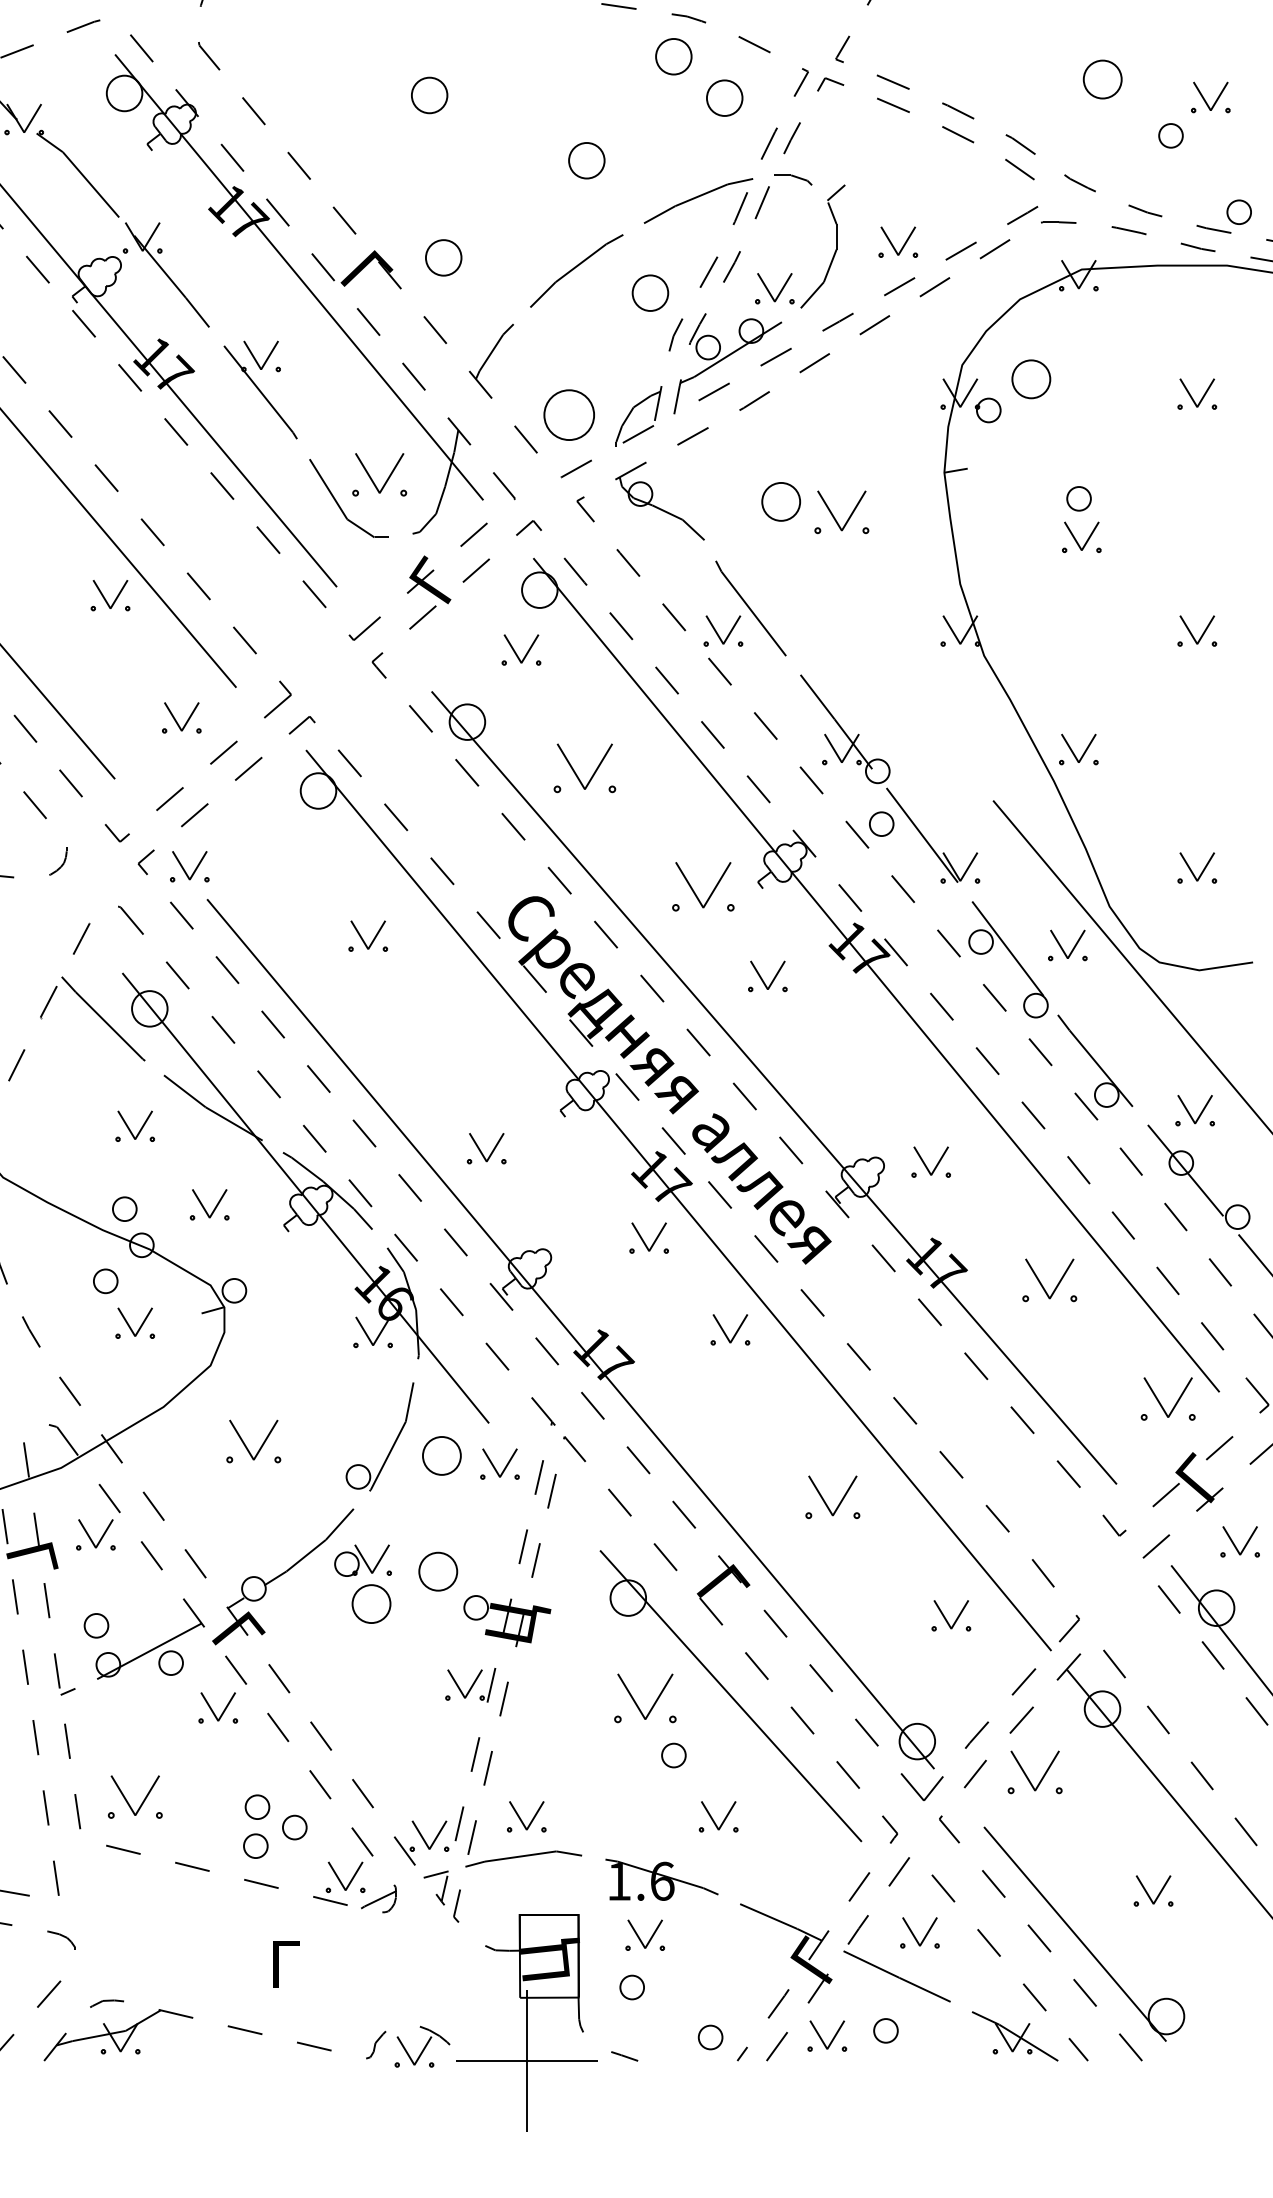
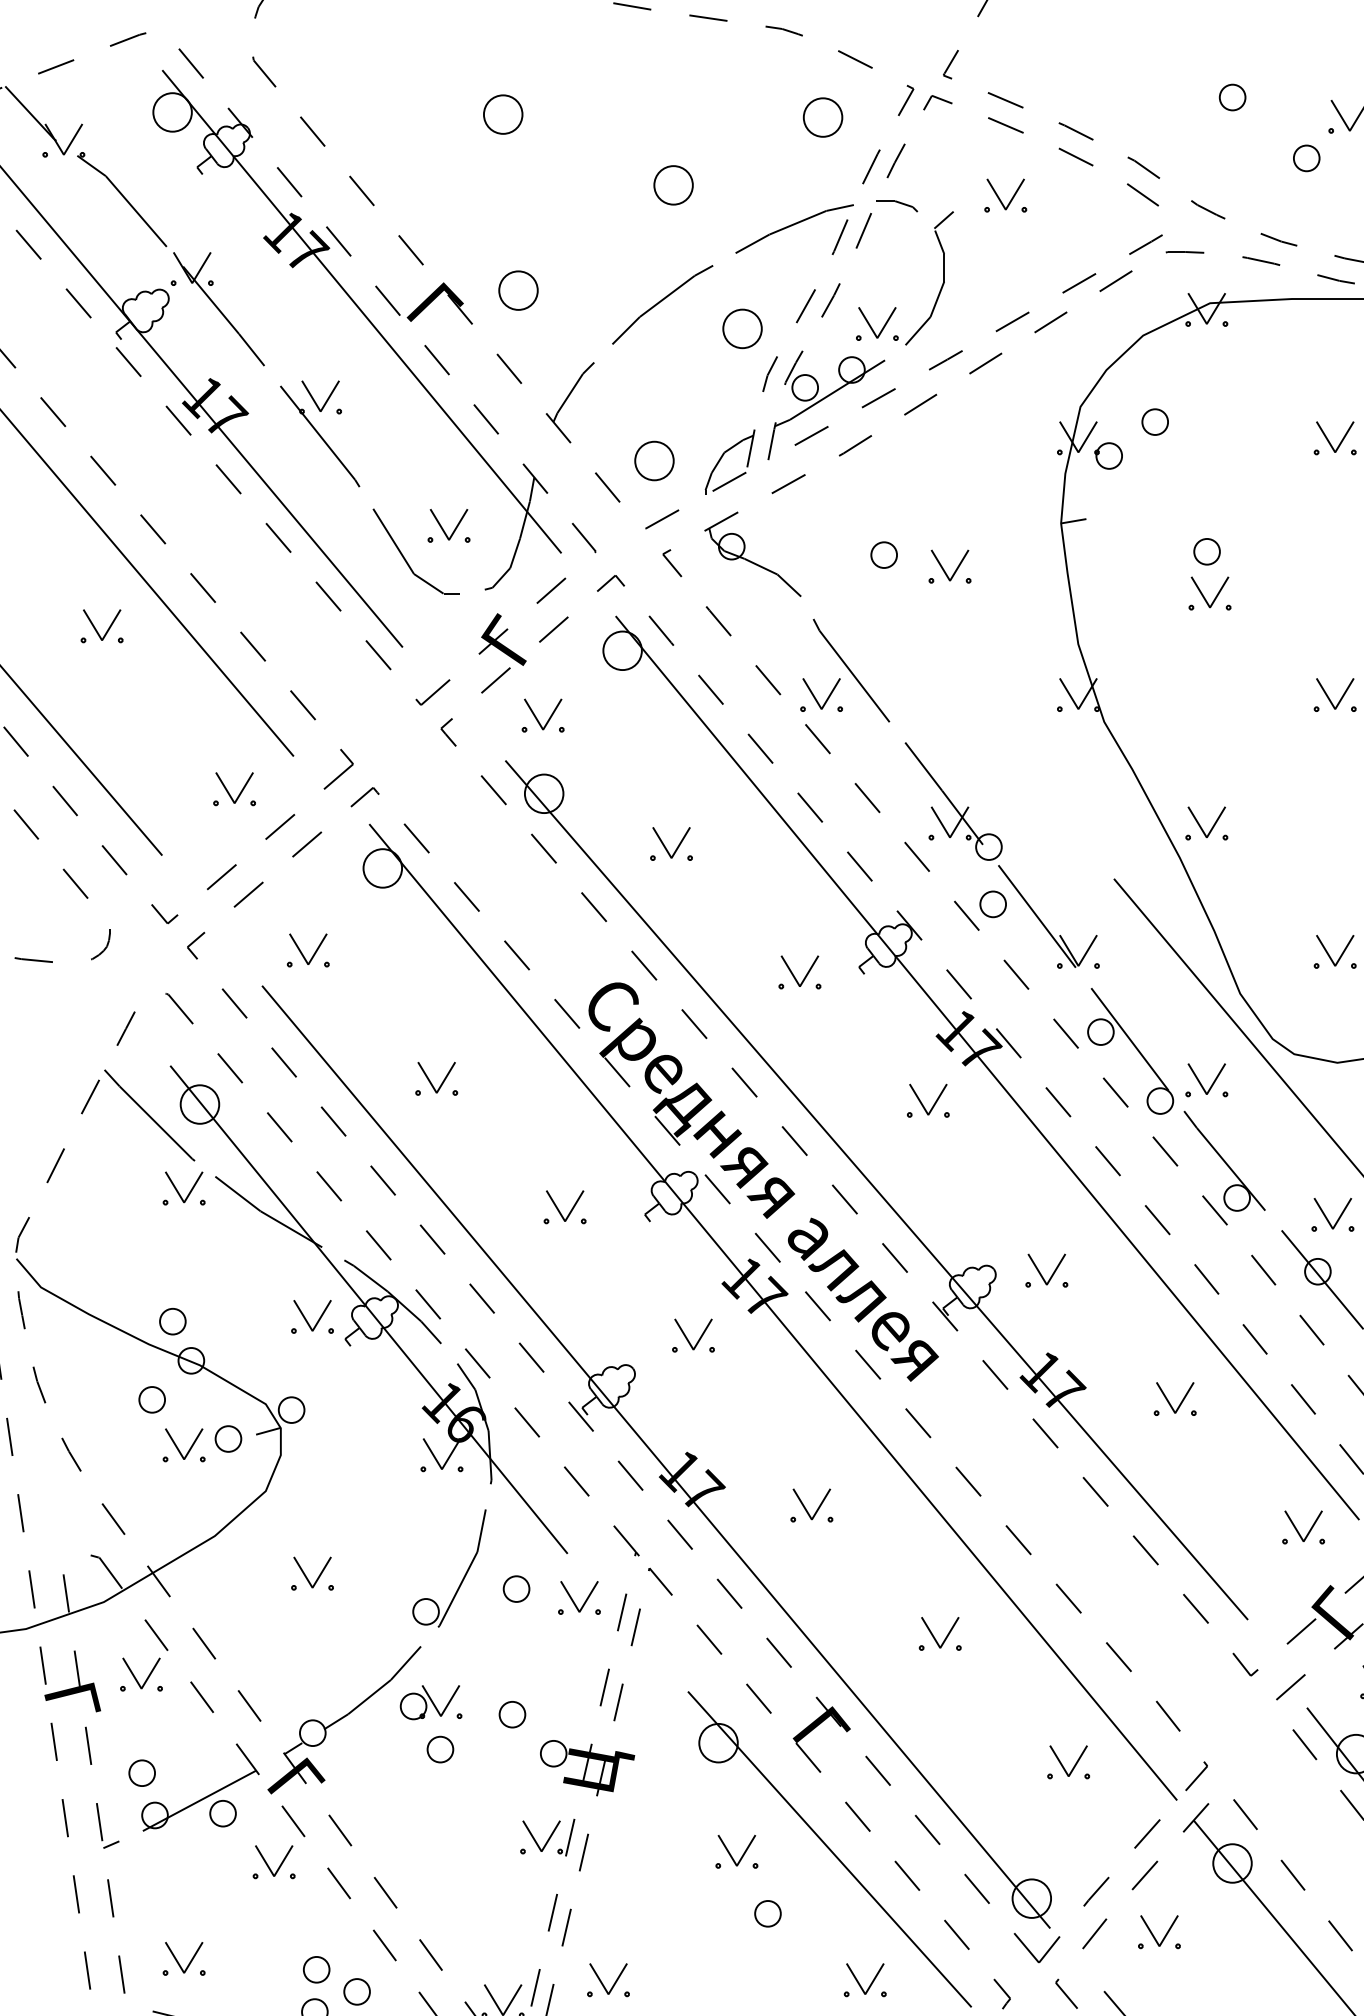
part: (673, 56) -> (767, 72), removed
part: (1102, 79) -> (1232, 97), size x0.62
part: (898, 241) -> (1005, 194), moved
part: (1030, 378) -> (1154, 421), size x0.62
part: (568, 414) -> (653, 460), size x0.71
part: (379, 474) -> (448, 525), size x0.71
part: (780, 501) -> (883, 554), size x0.62
part: (841, 512) -> (949, 566), size x0.71
part: (110, 595) -> (102, 626), moved
part: (521, 649) -> (543, 715), moved
part: (584, 768) -> (671, 844), size x0.62
part: (189, 866) -> (308, 950), moved
part: (703, 886) -> (800, 971), size x0.62
part: (367, 935) -> (435, 1078), moved
part: (1067, 945) -> (1206, 1080), moved
part: (767, 976) -> (927, 1100), moved
part: (134, 1125) -> (183, 1187), moved
part: (486, 1148) -> (564, 1207), moved
part: (209, 1204) -> (312, 1316), moved
part: (648, 1237) -> (692, 1335), moved
part: (1049, 1280) -> (1175, 1398), size x0.71
part: (175, 1317) -> (227, 1439), added
part: (730, 1329) -> (811, 1505), moved
part: (1167, 1398) -> (1302, 1526), size x0.71
part: (253, 1441) -> (312, 1573), size x0.71
part: (441, 1455) -> (516, 1588), size x0.62
part: (832, 1496) -> (939, 1633), size x0.71
part: (437, 1571) -> (511, 1714), size x0.62
part: (371, 1603) -> (440, 1749), size x0.62
part: (644, 1697) -> (736, 1850), size x0.62
part: (1034, 1772) -> (1158, 1932), size x0.71
part: (134, 1796) -> (183, 1958), size x0.71
part: (718, 1816) -> (865, 1979), moved

